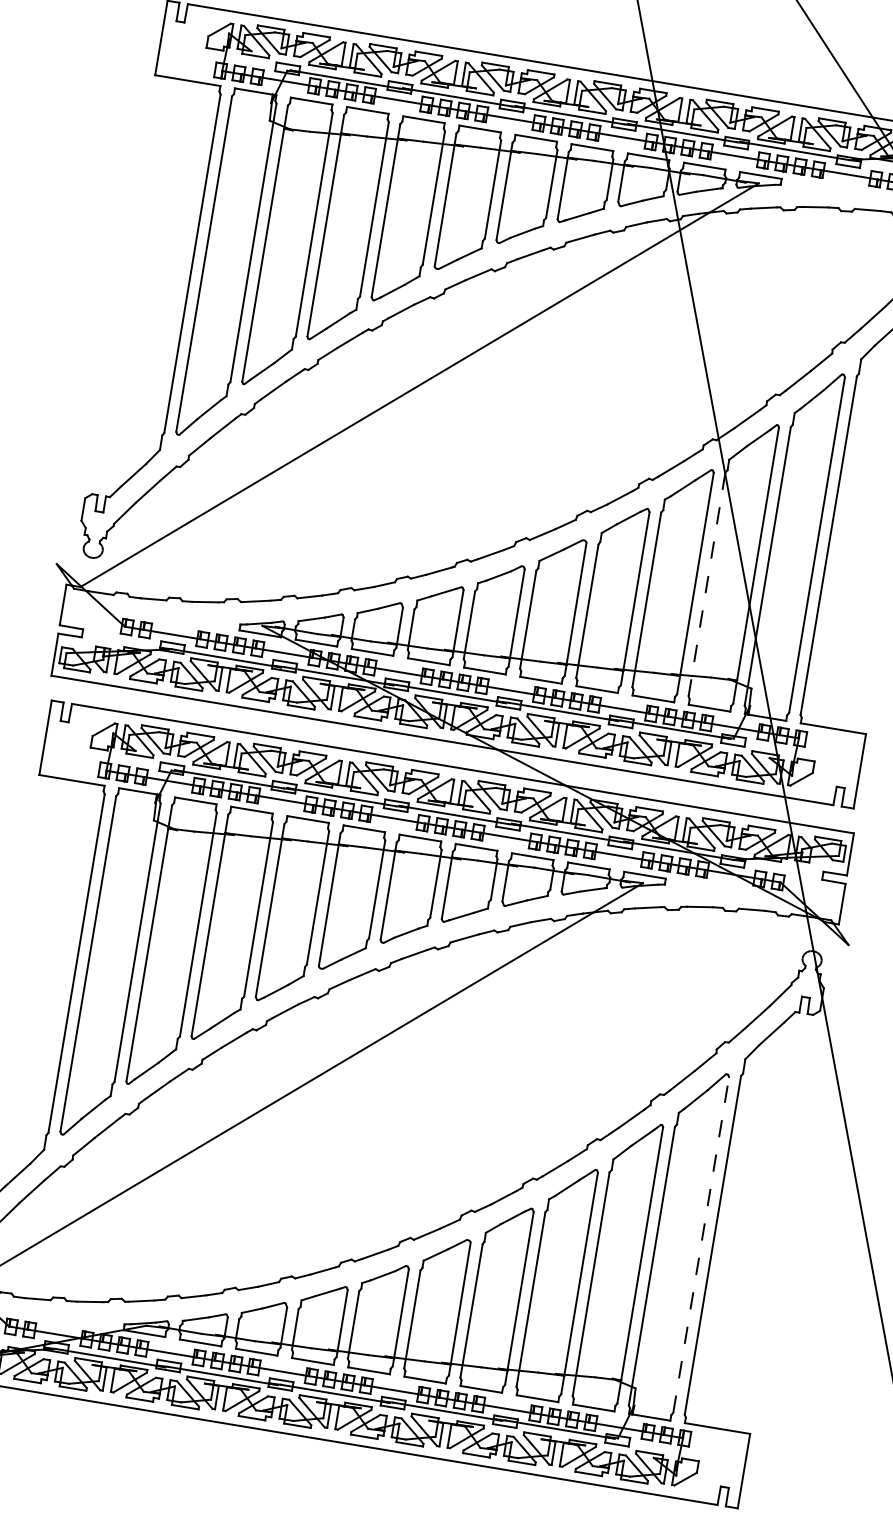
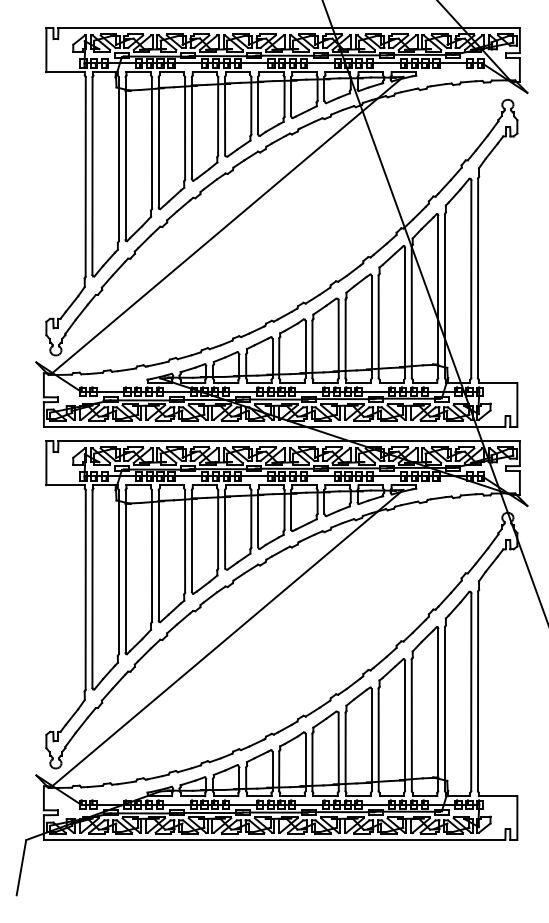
line: (706, 584) -> (411, 312), dashed -> solid
line: (701, 1245) -> (471, 692), dashed -> solid

